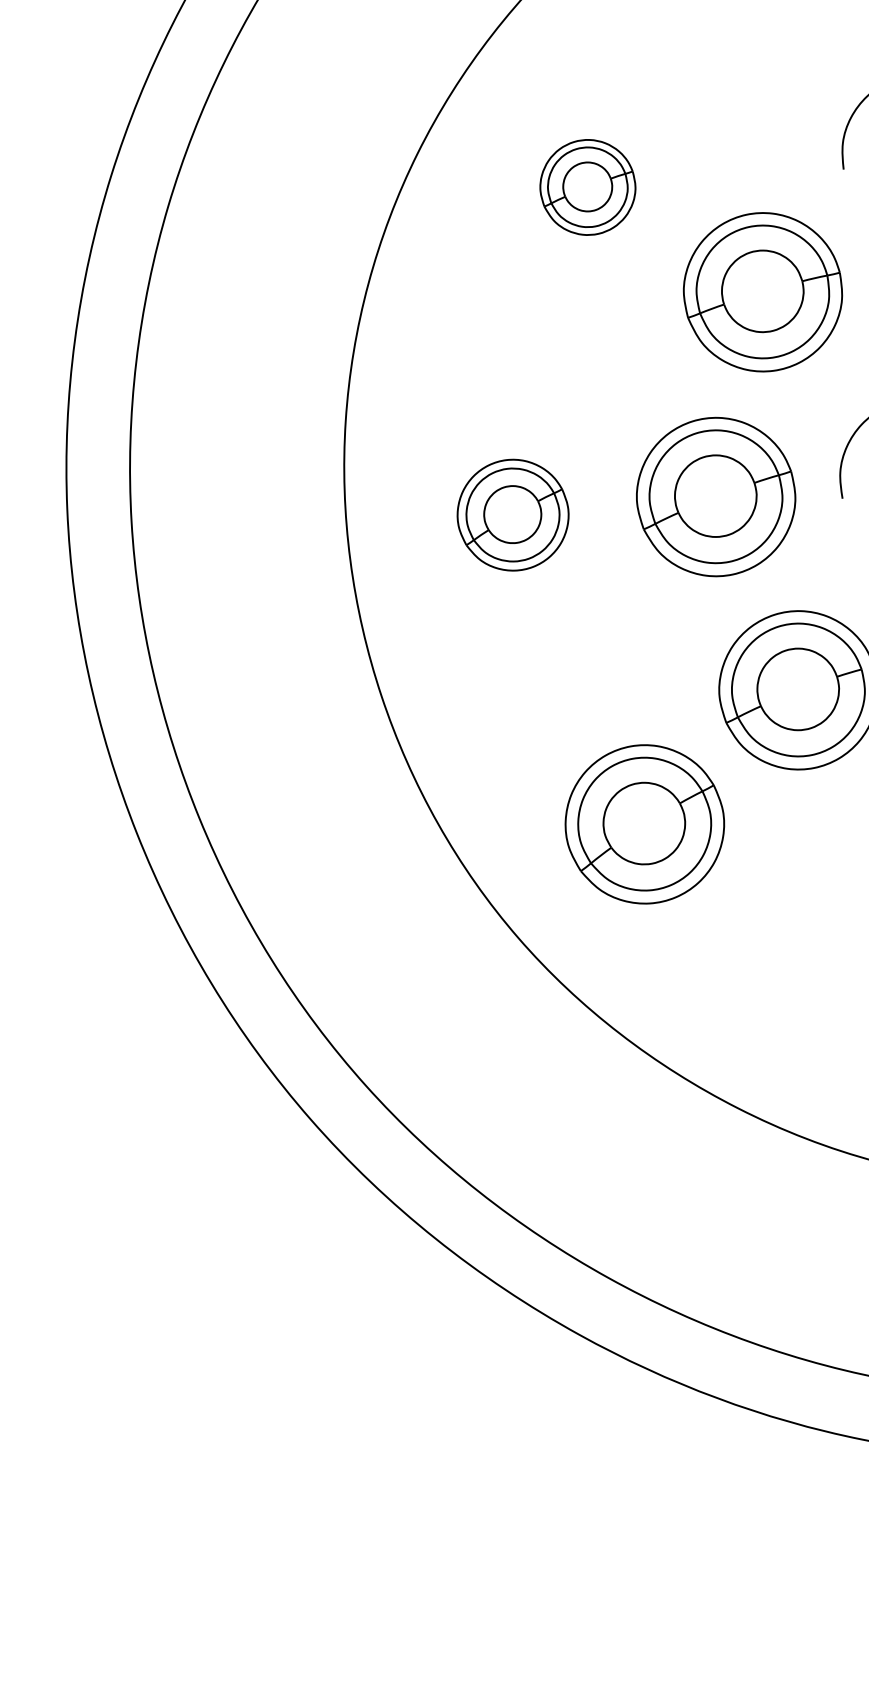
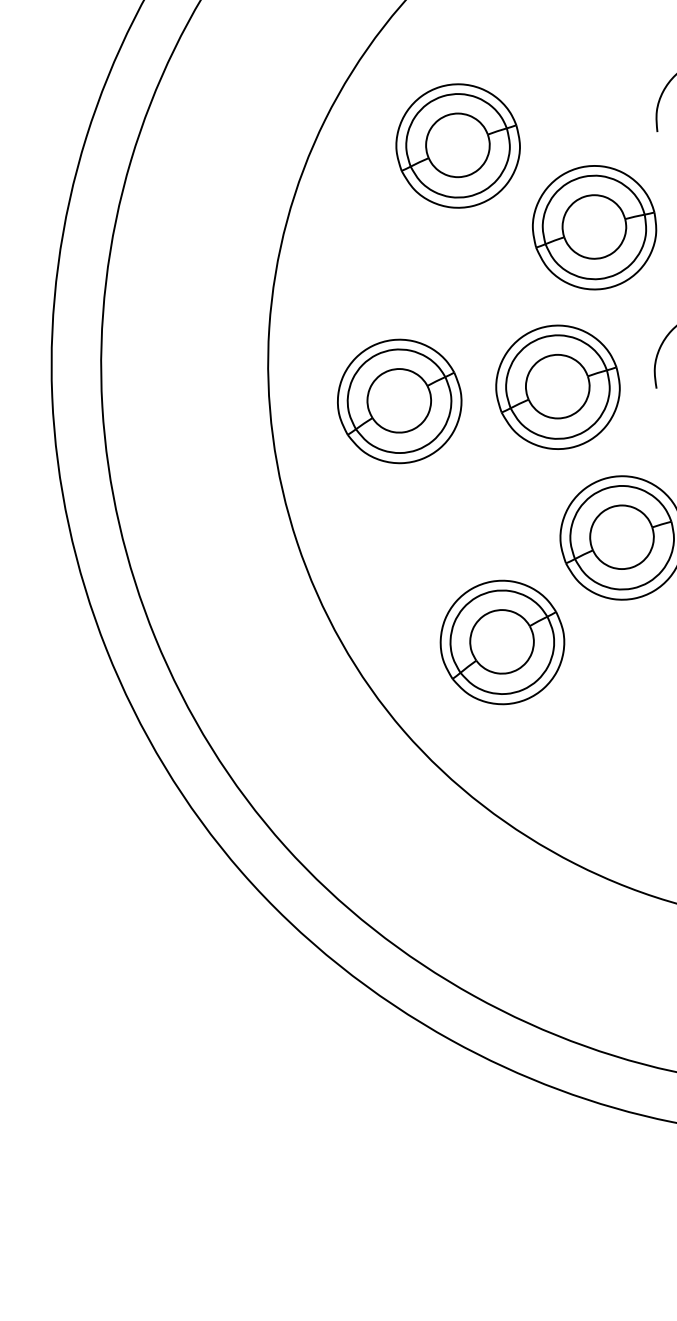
part: (587, 186) -> (457, 145), size x1.67
part: (512, 515) -> (399, 401), size x1.43

